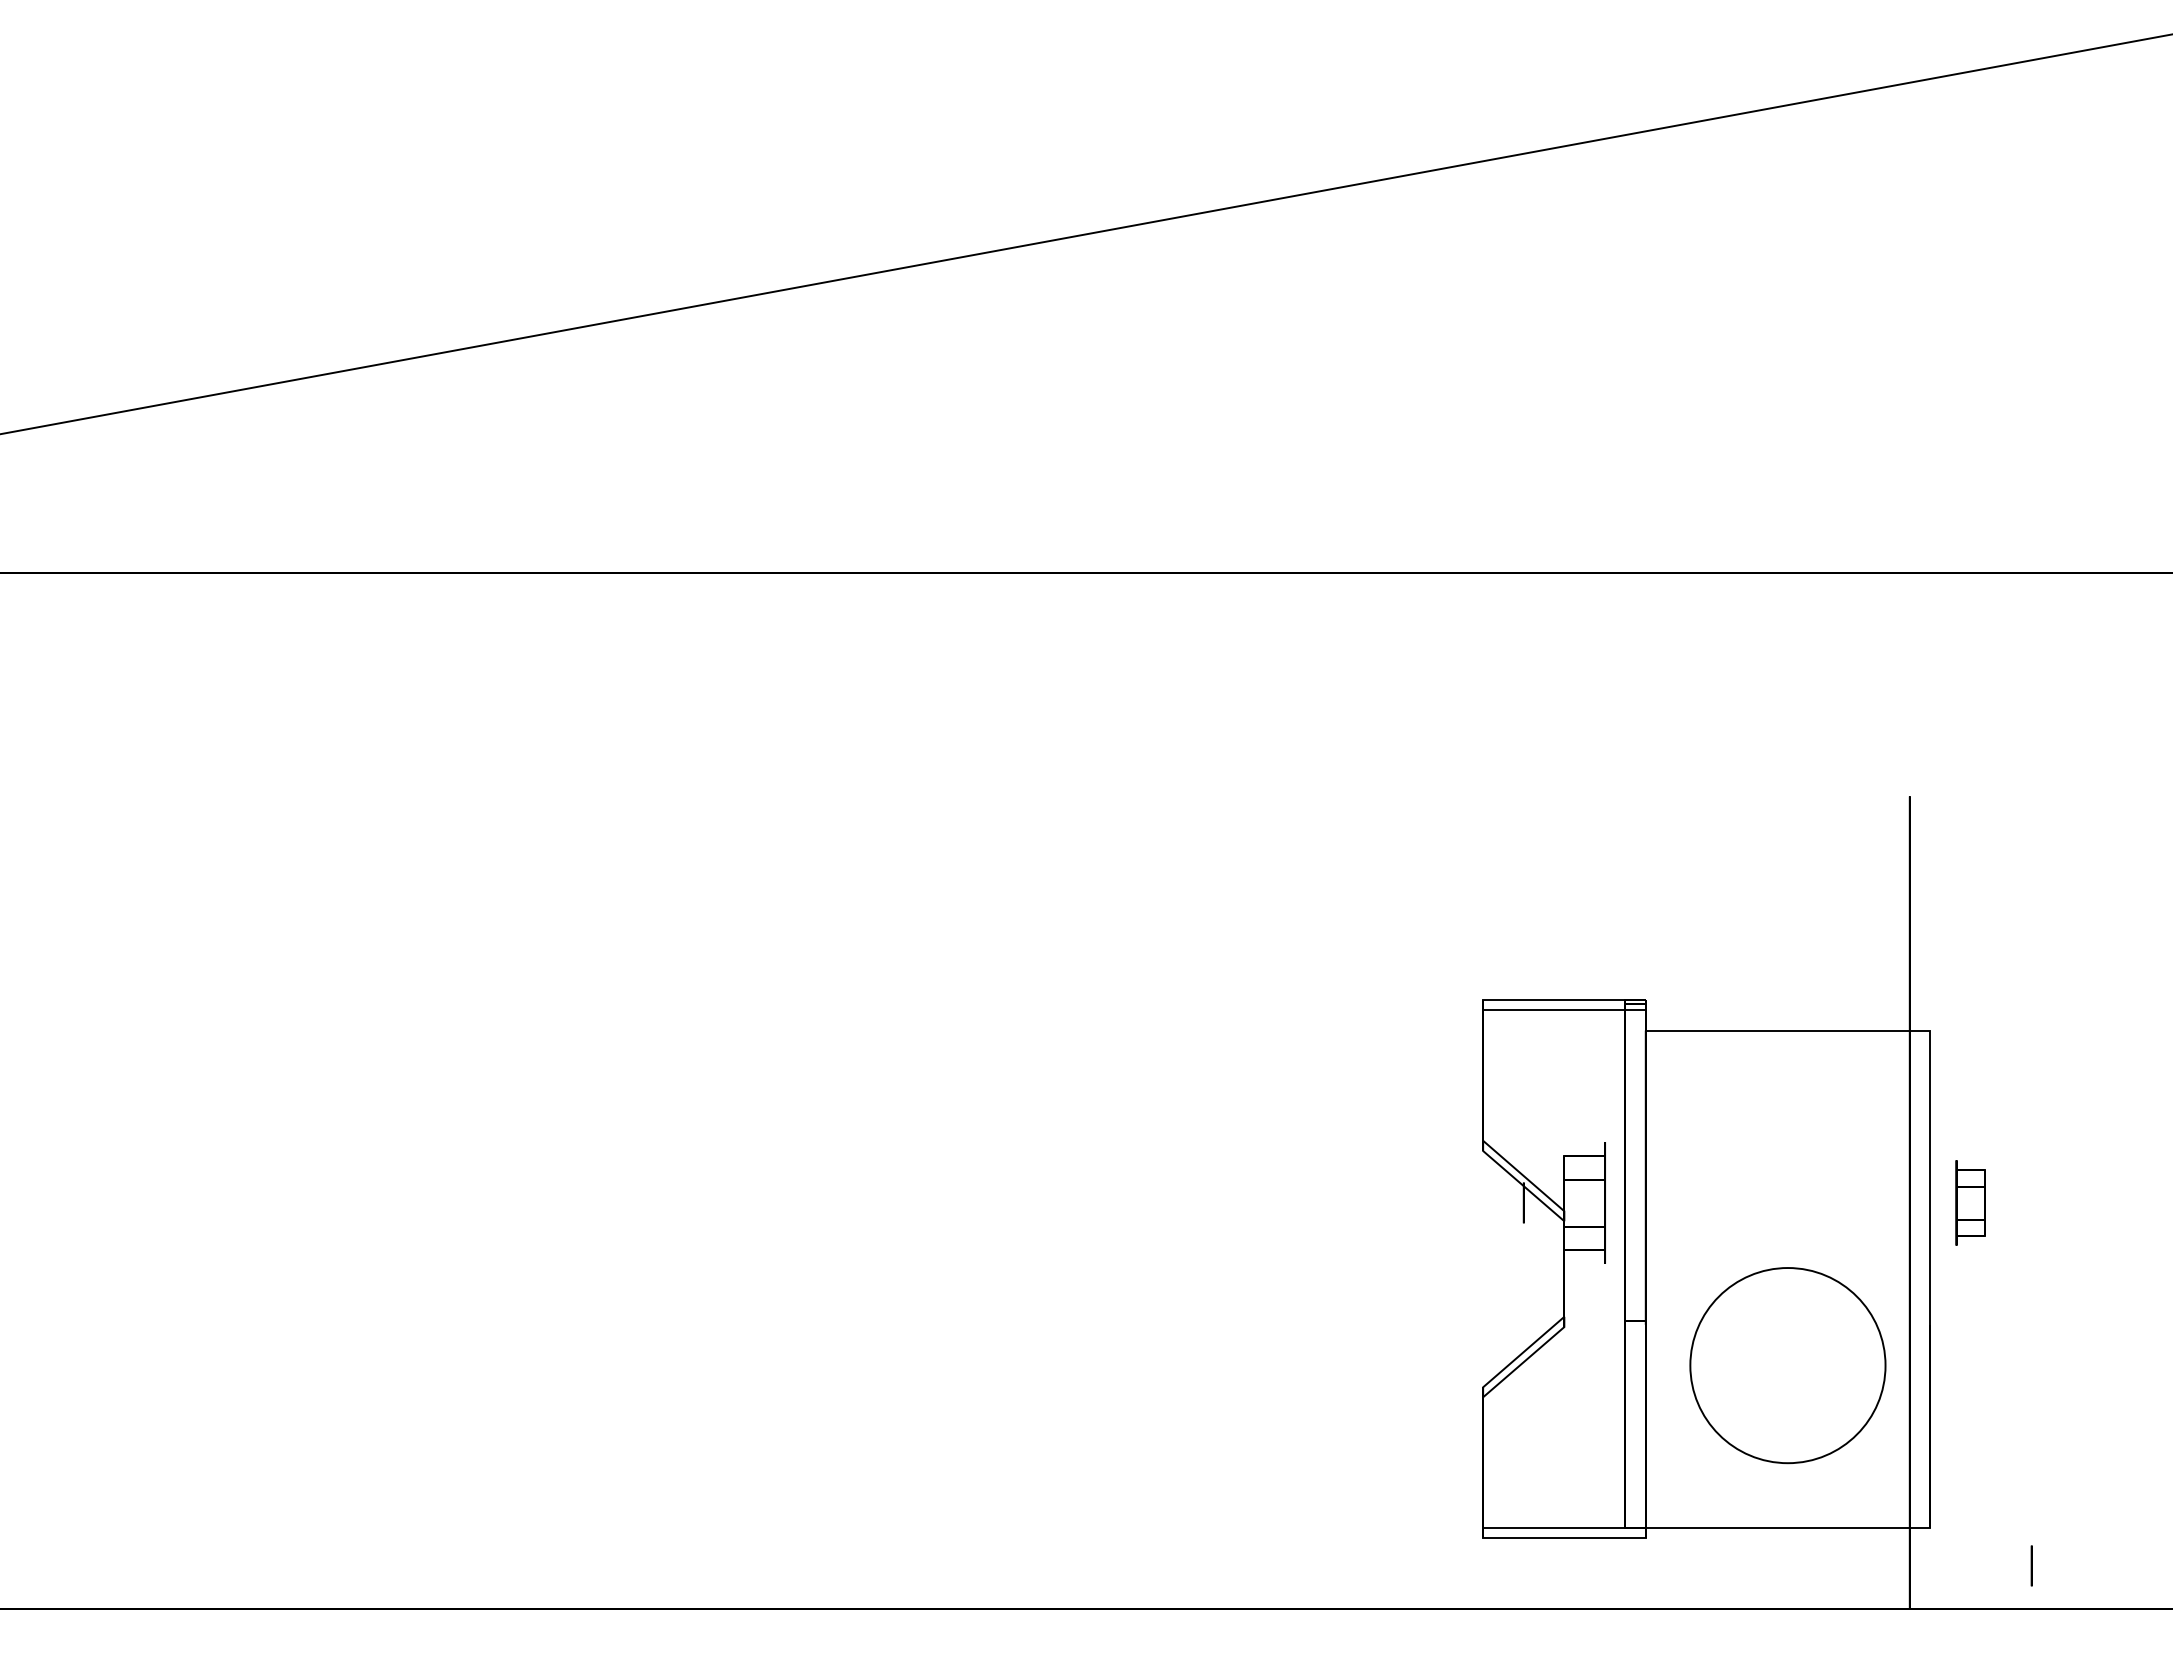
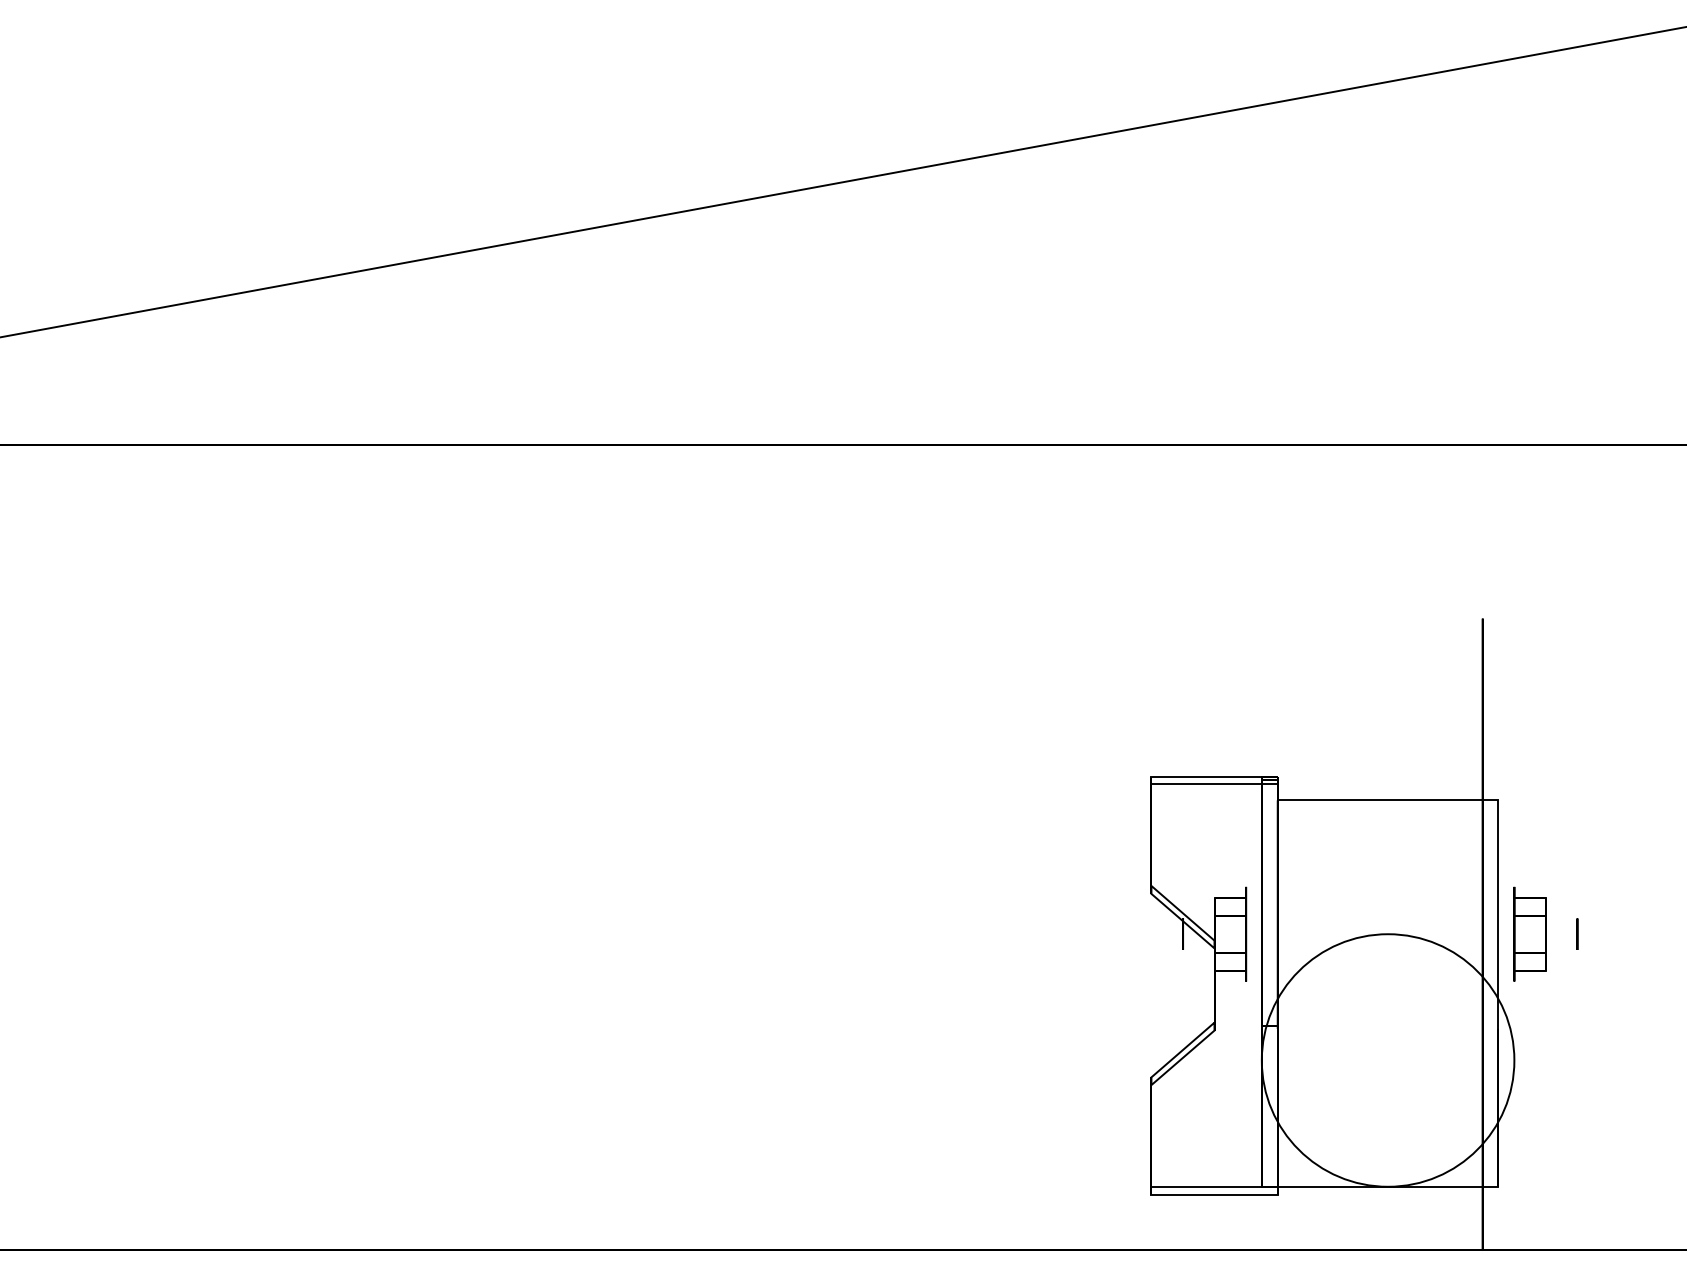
part: (1970, 1202) -> (1529, 933), size x1.43
circle: (1787, 1365) -> (1387, 1060), size x1.67
circle: (2031, 1565) -> (1577, 933), moved

